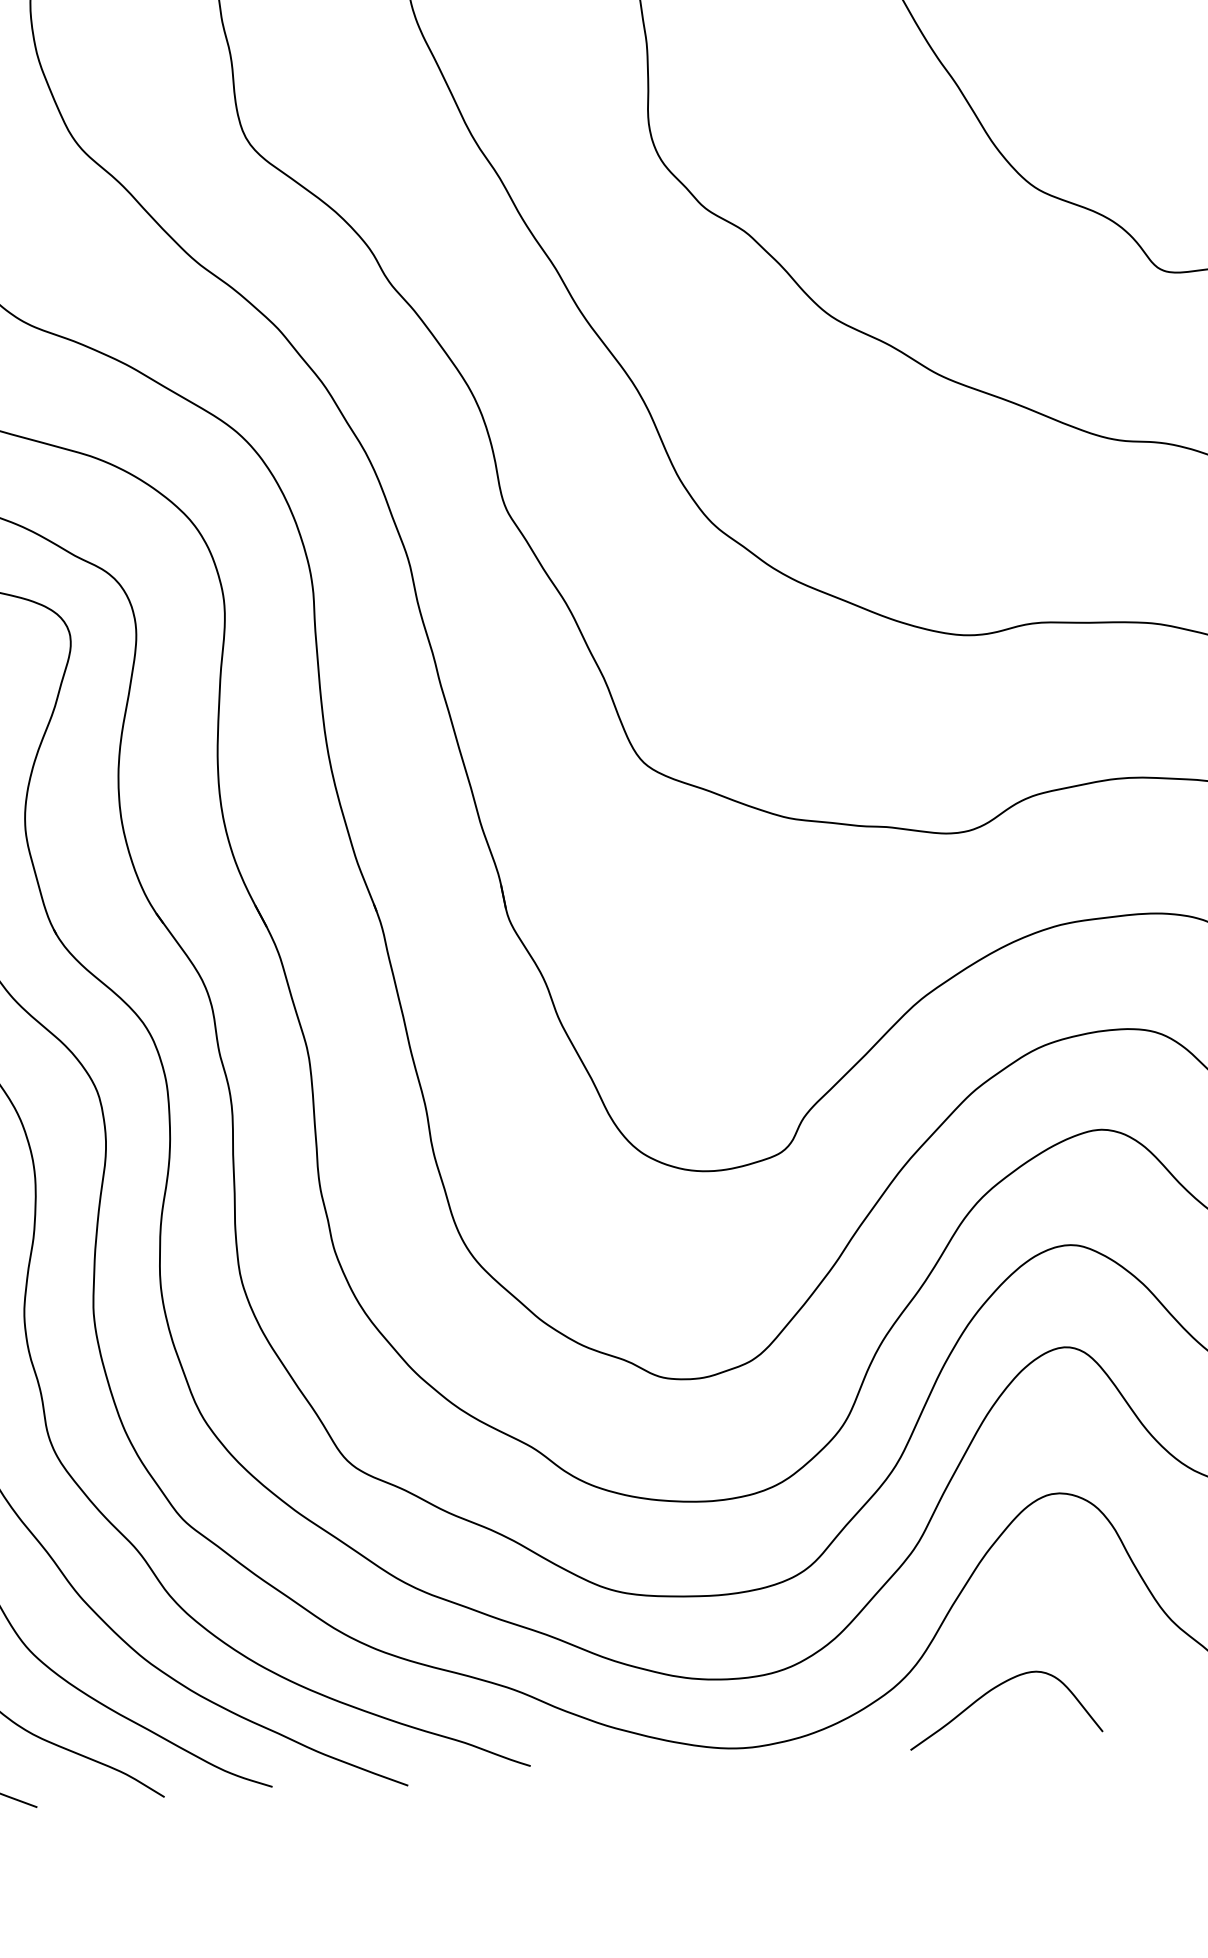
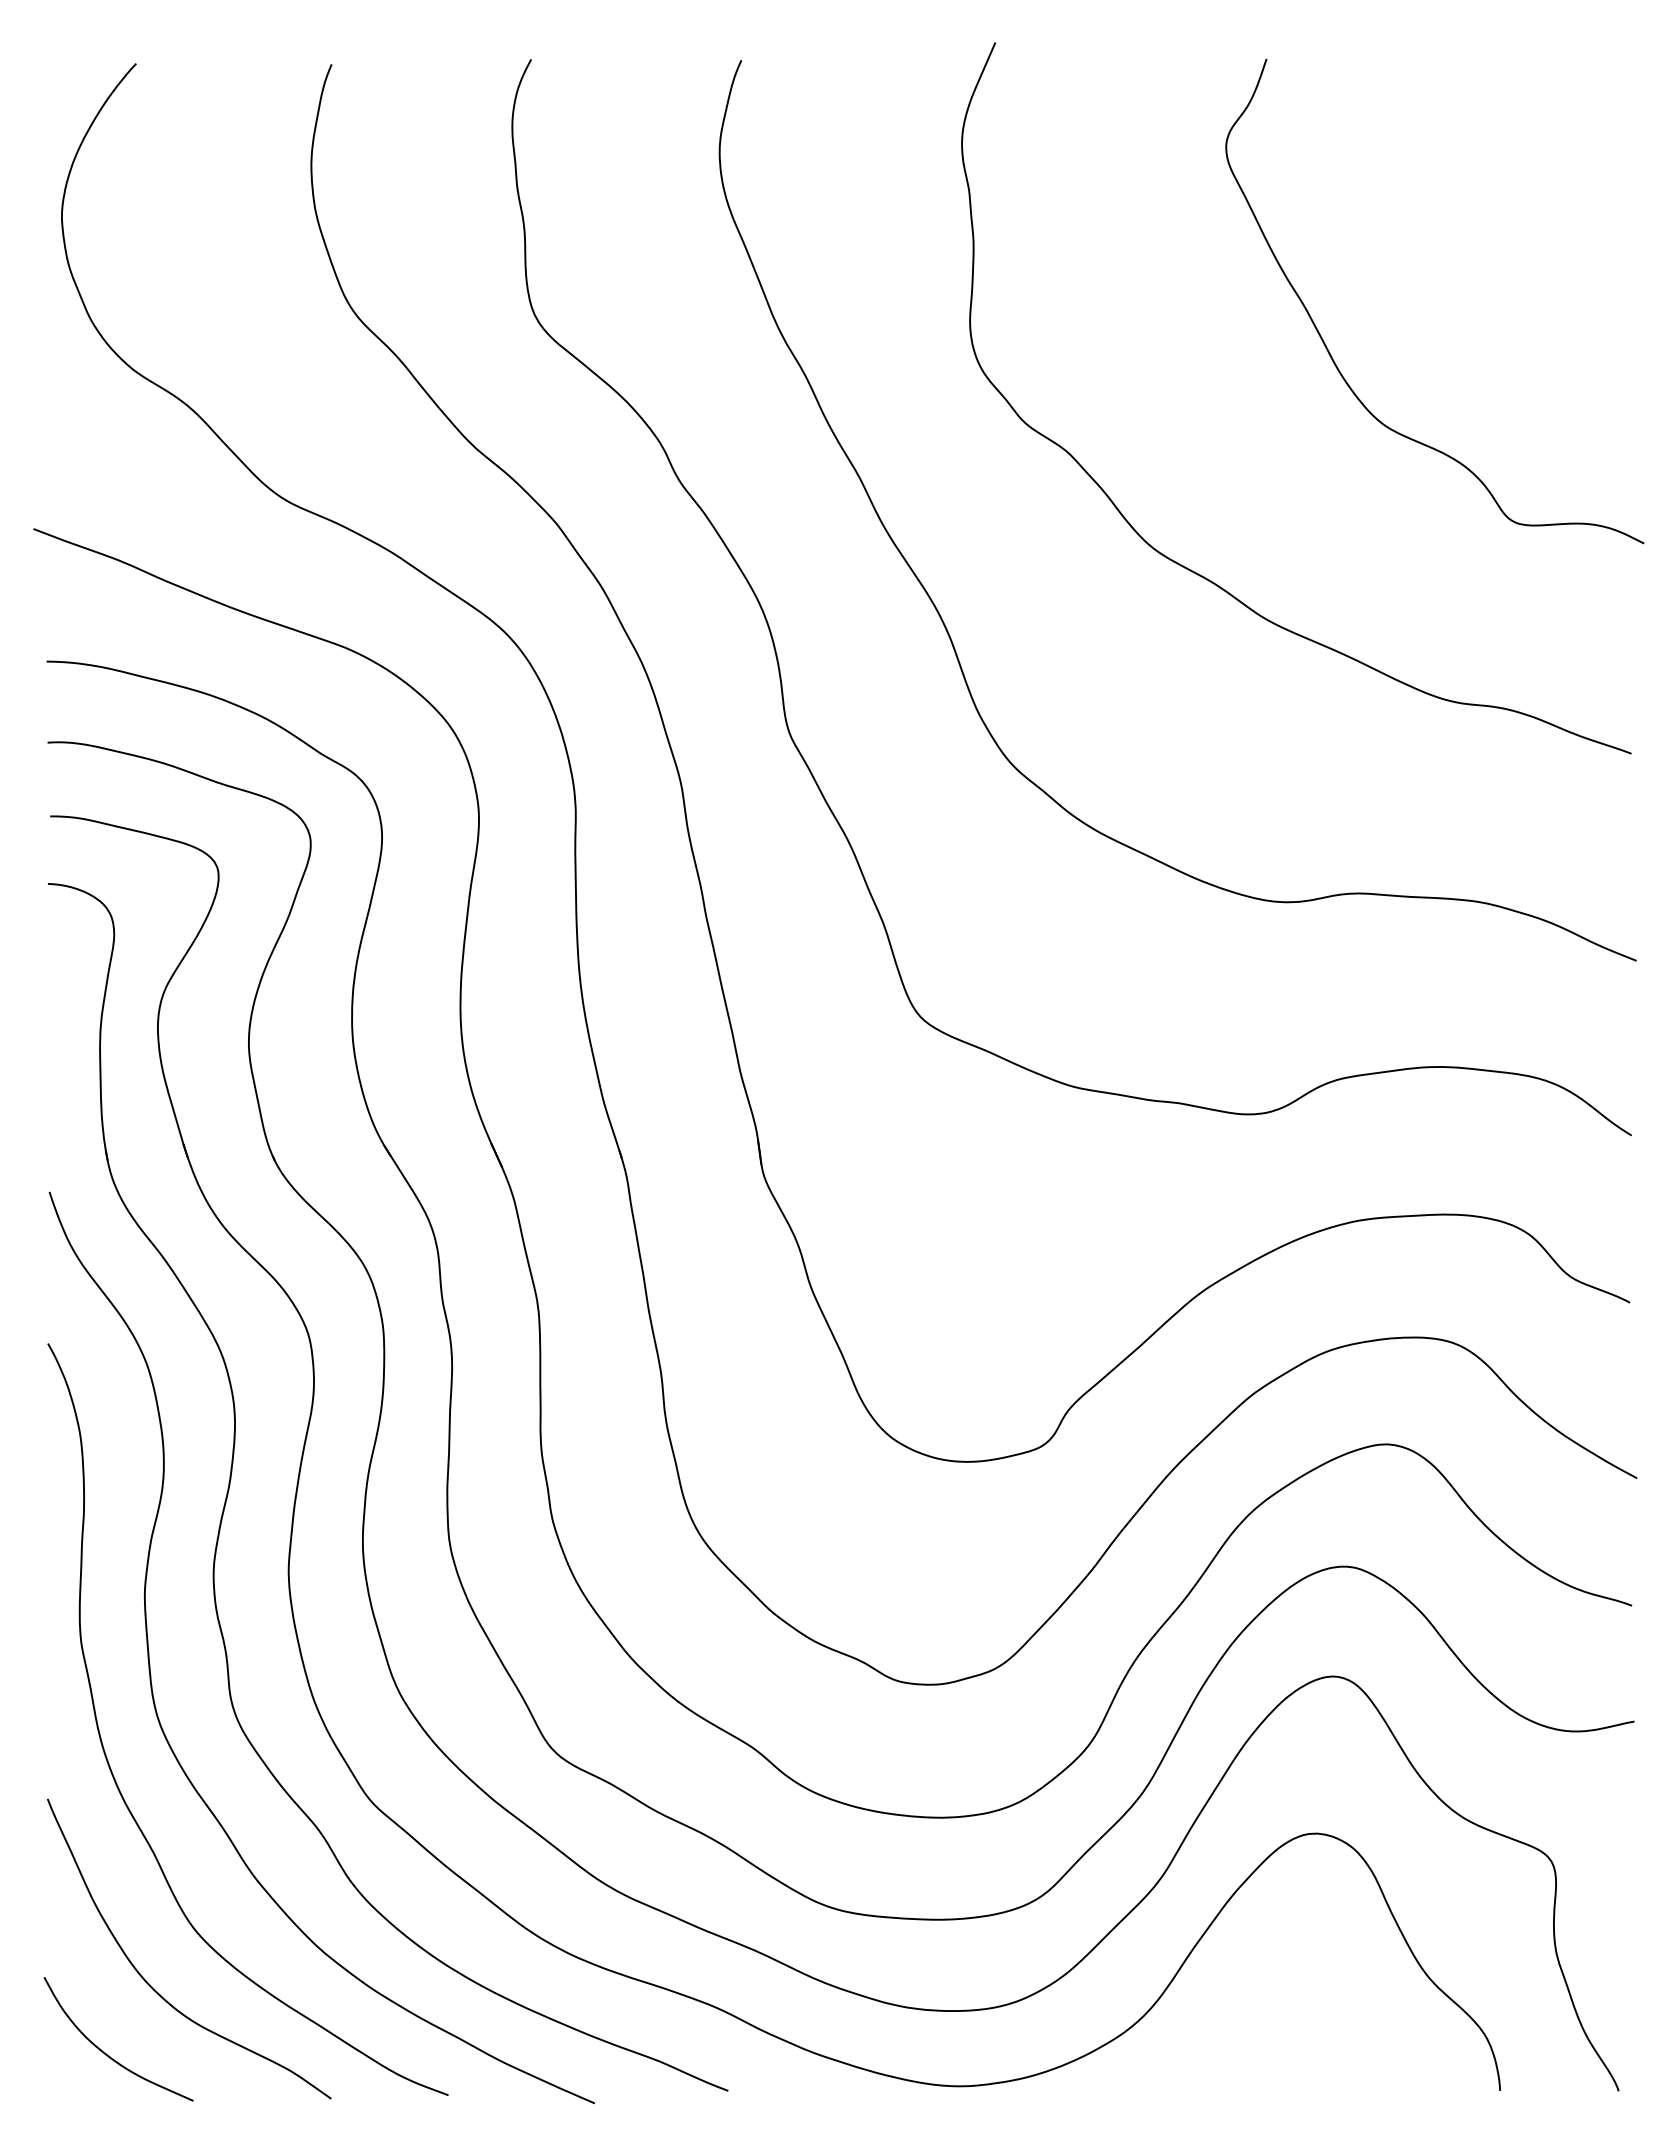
curve: (994, 1689) -> (1233, 2040), removed

